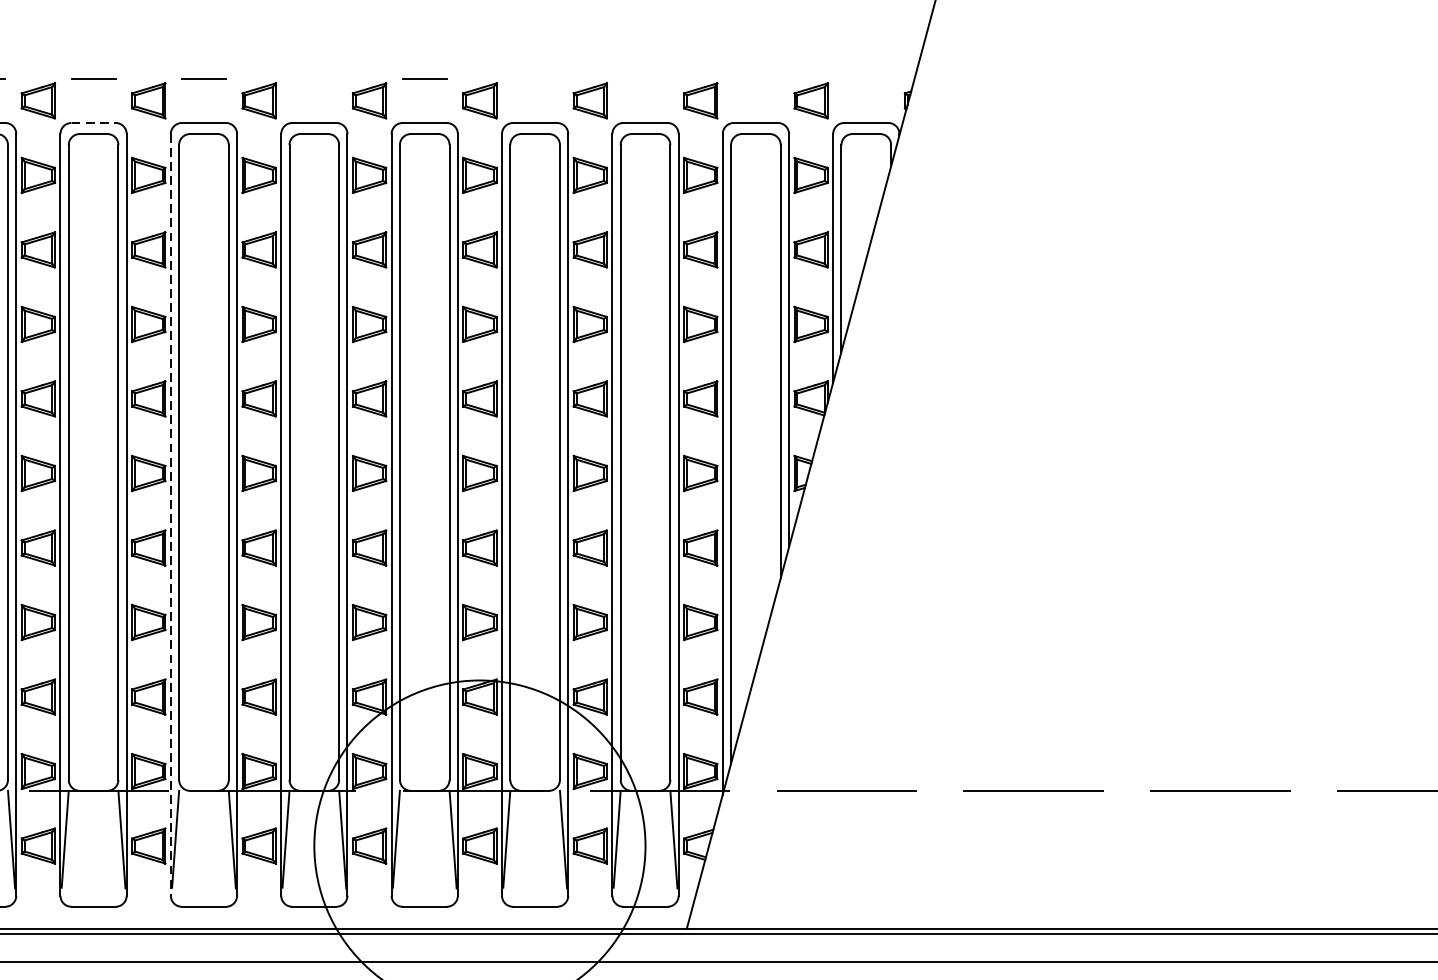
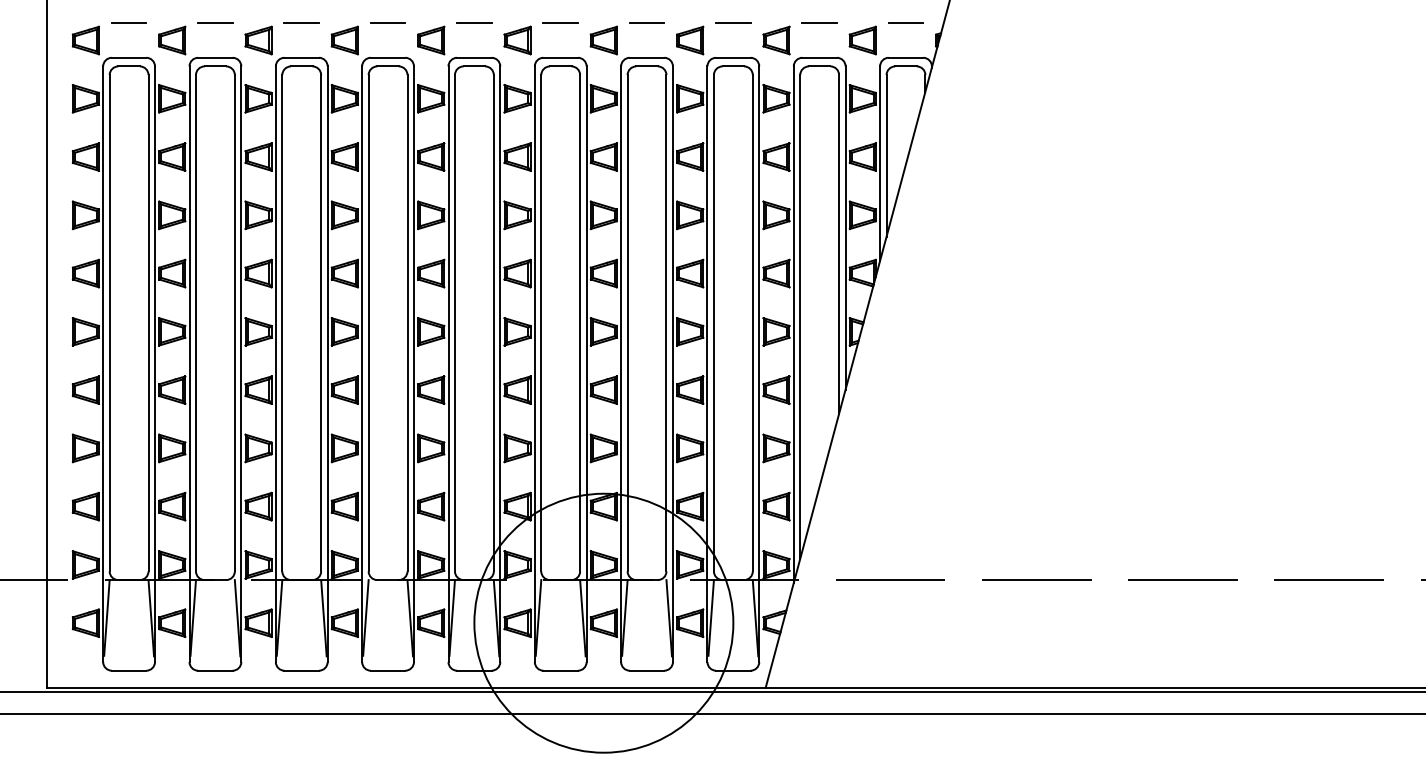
line: (314, 79) -> (474, 23), added
line: (534, 79) -> (646, 23), added
line: (645, 79) -> (733, 23), added
line: (755, 79) -> (819, 23), added
line: (865, 79) -> (905, 23), added
line: (94, 122) -> (302, 57), dashed -> solid
line: (171, 515) -> (362, 364), dashed -> solid

